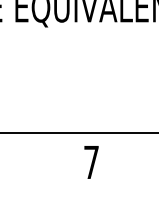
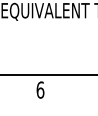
text: (91, 161) -> (40, 89), 7 -> 6

